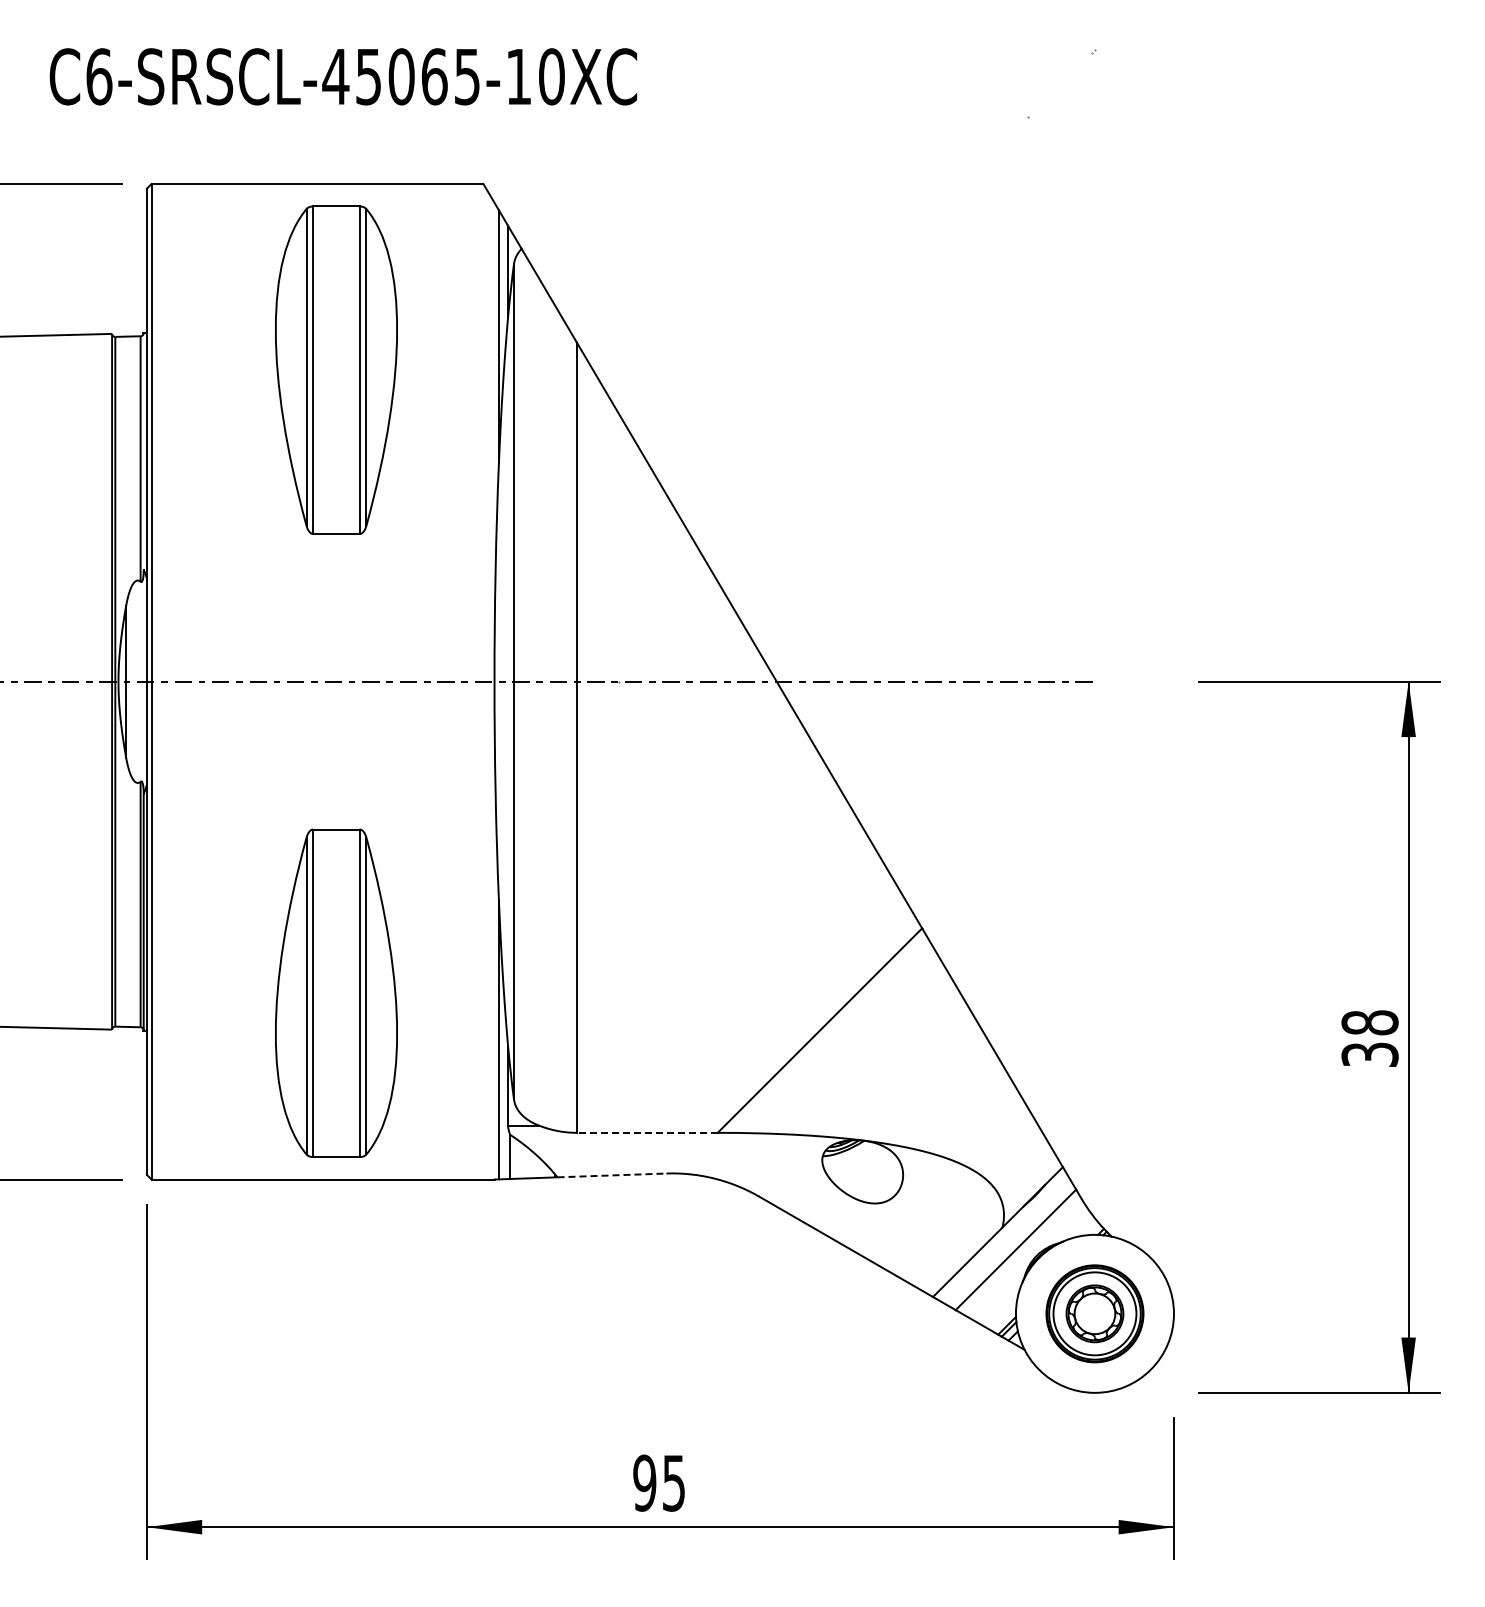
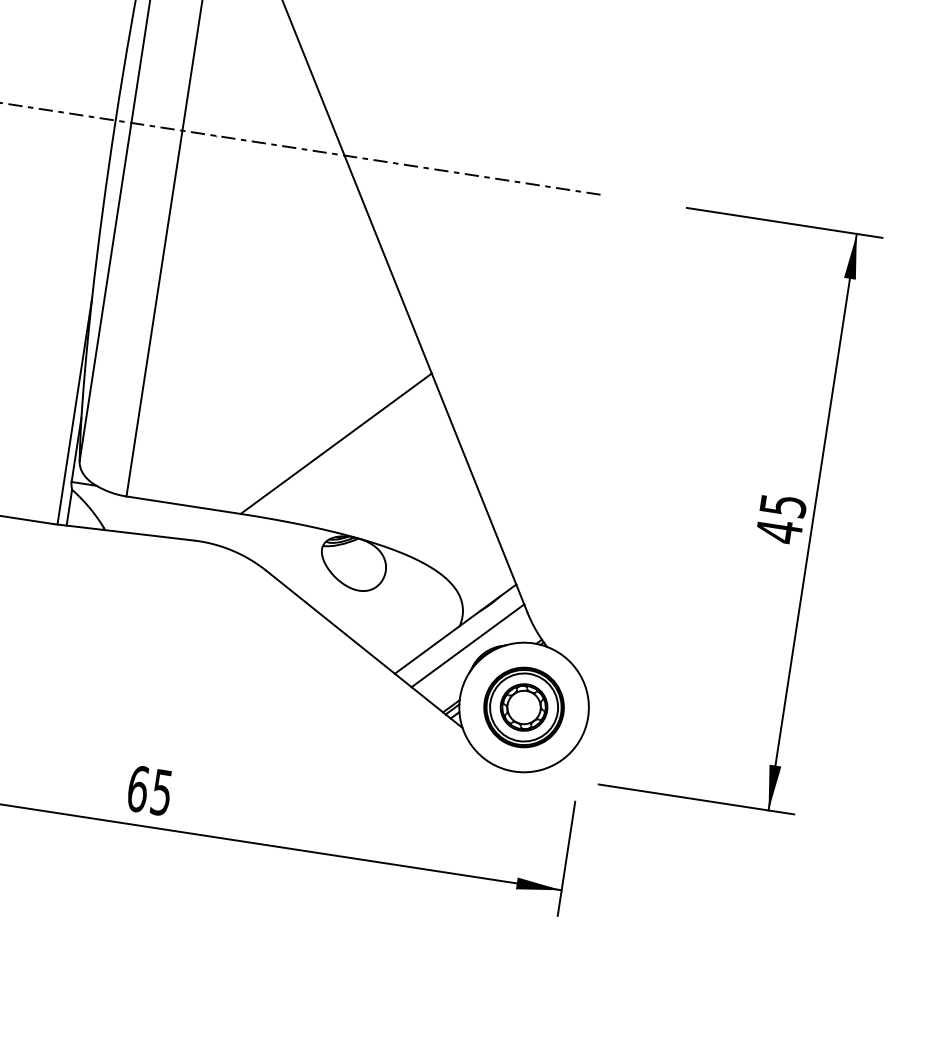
text: (1369, 1039) -> (780, 519), 38 -> 45
line: (646, 1132) -> (182, 504), dashed -> solid
line: (612, 1175) -> (150, 535), dashed -> solid
text: (644, 1482) -> (137, 788), 95 -> 65

